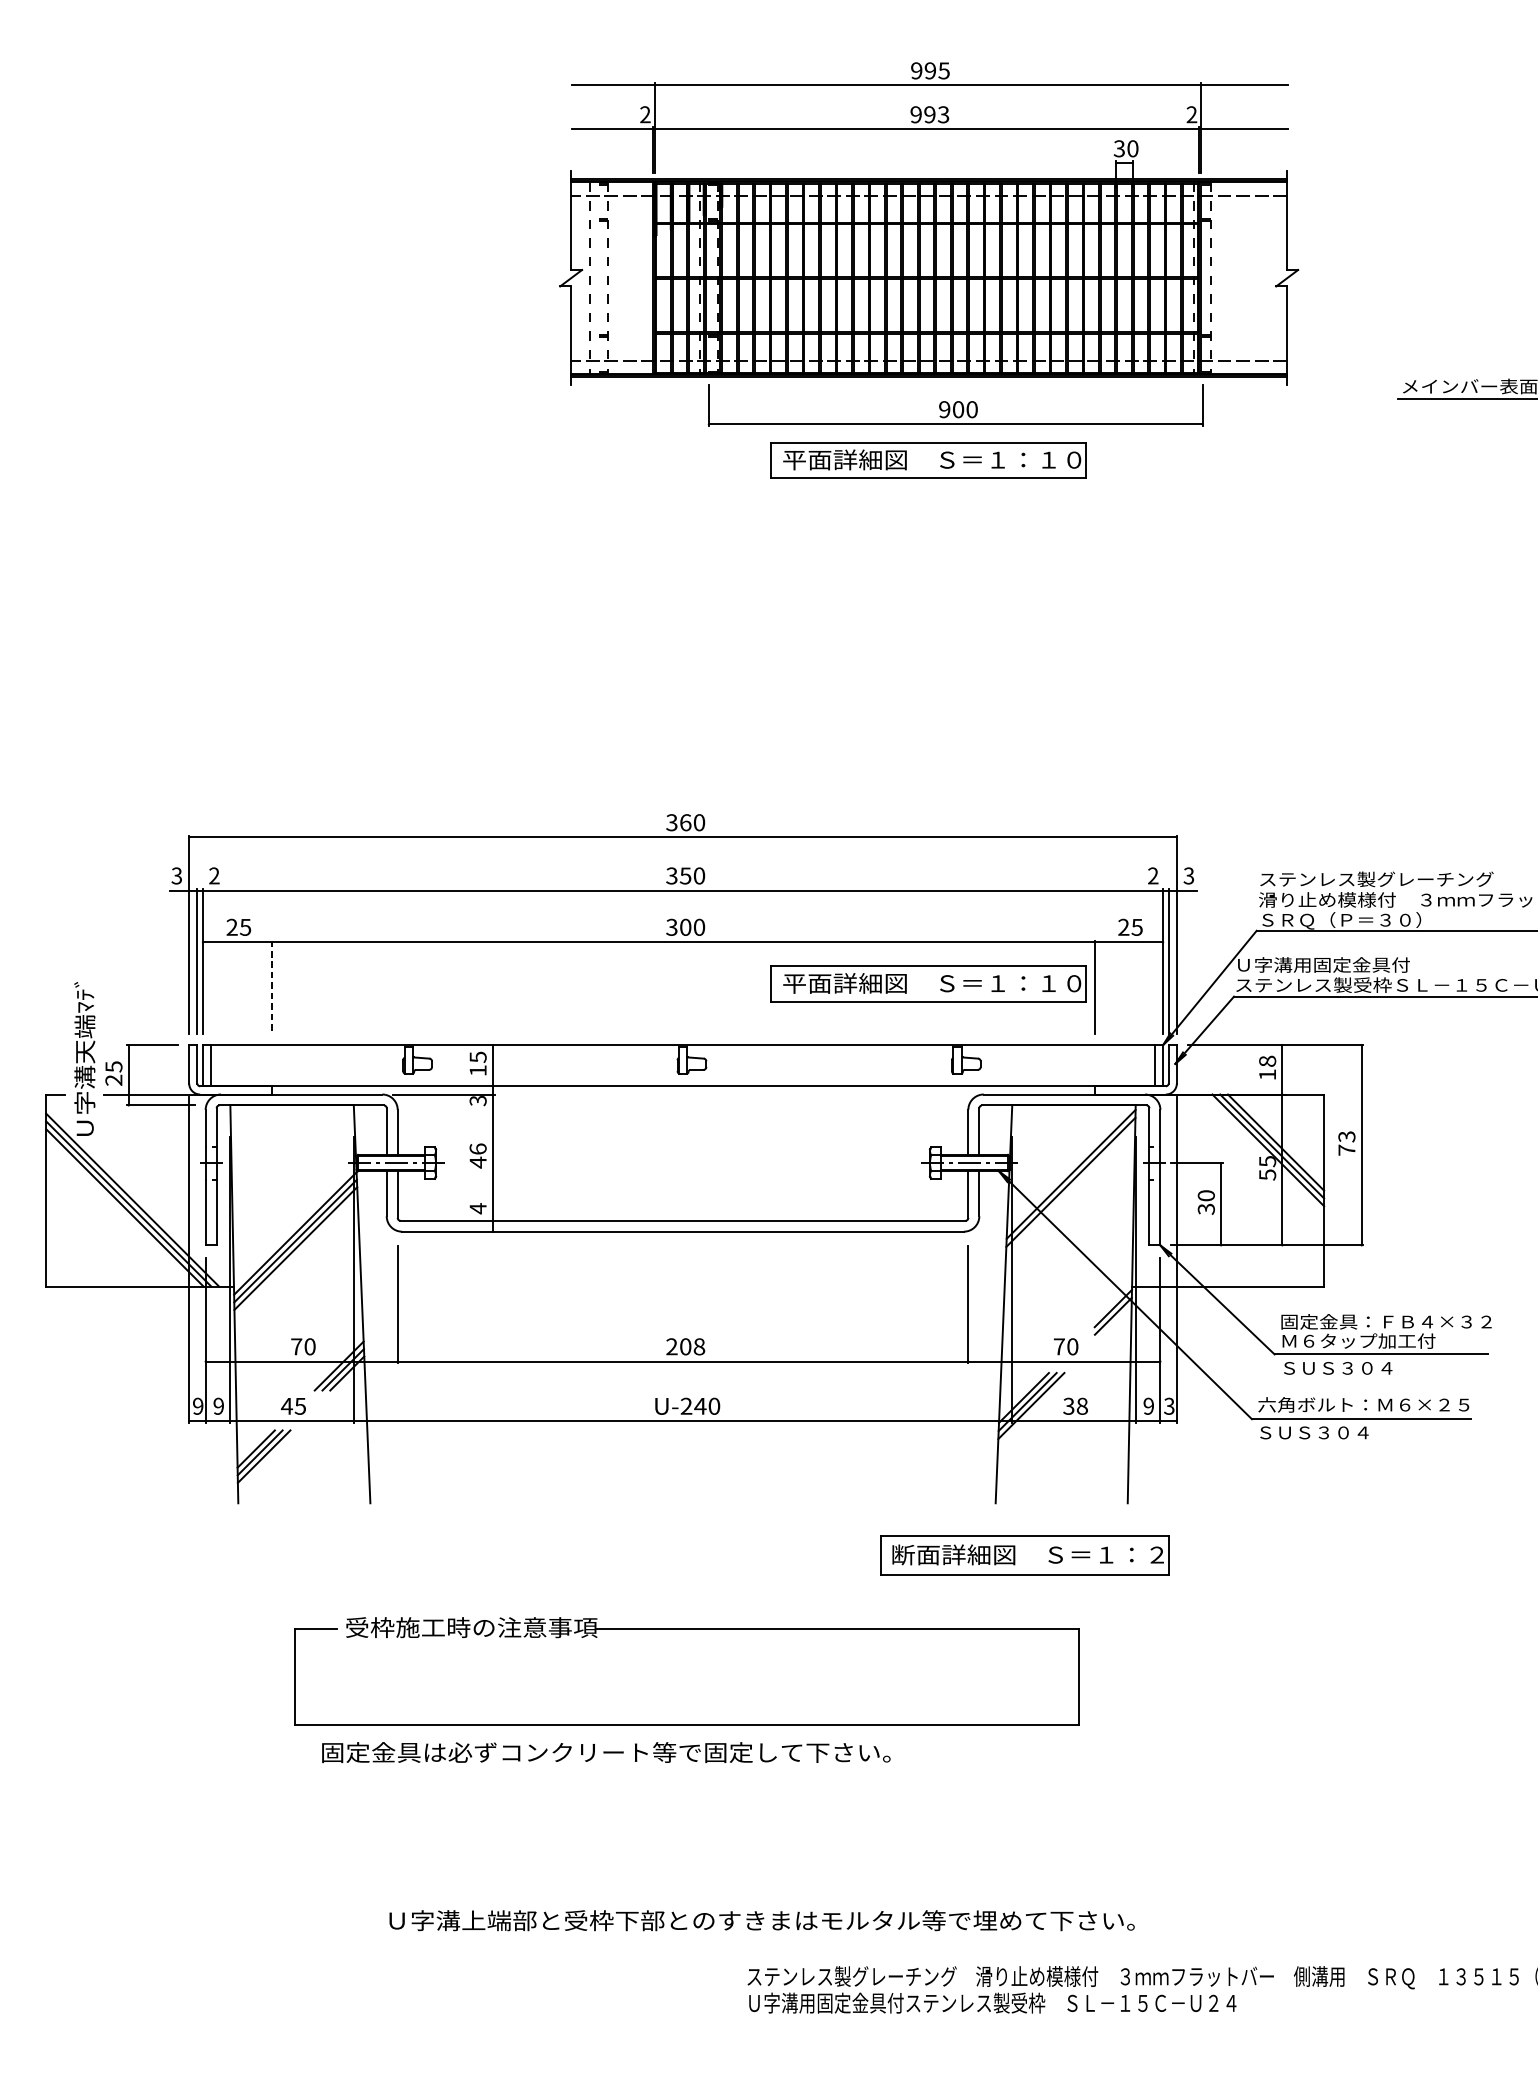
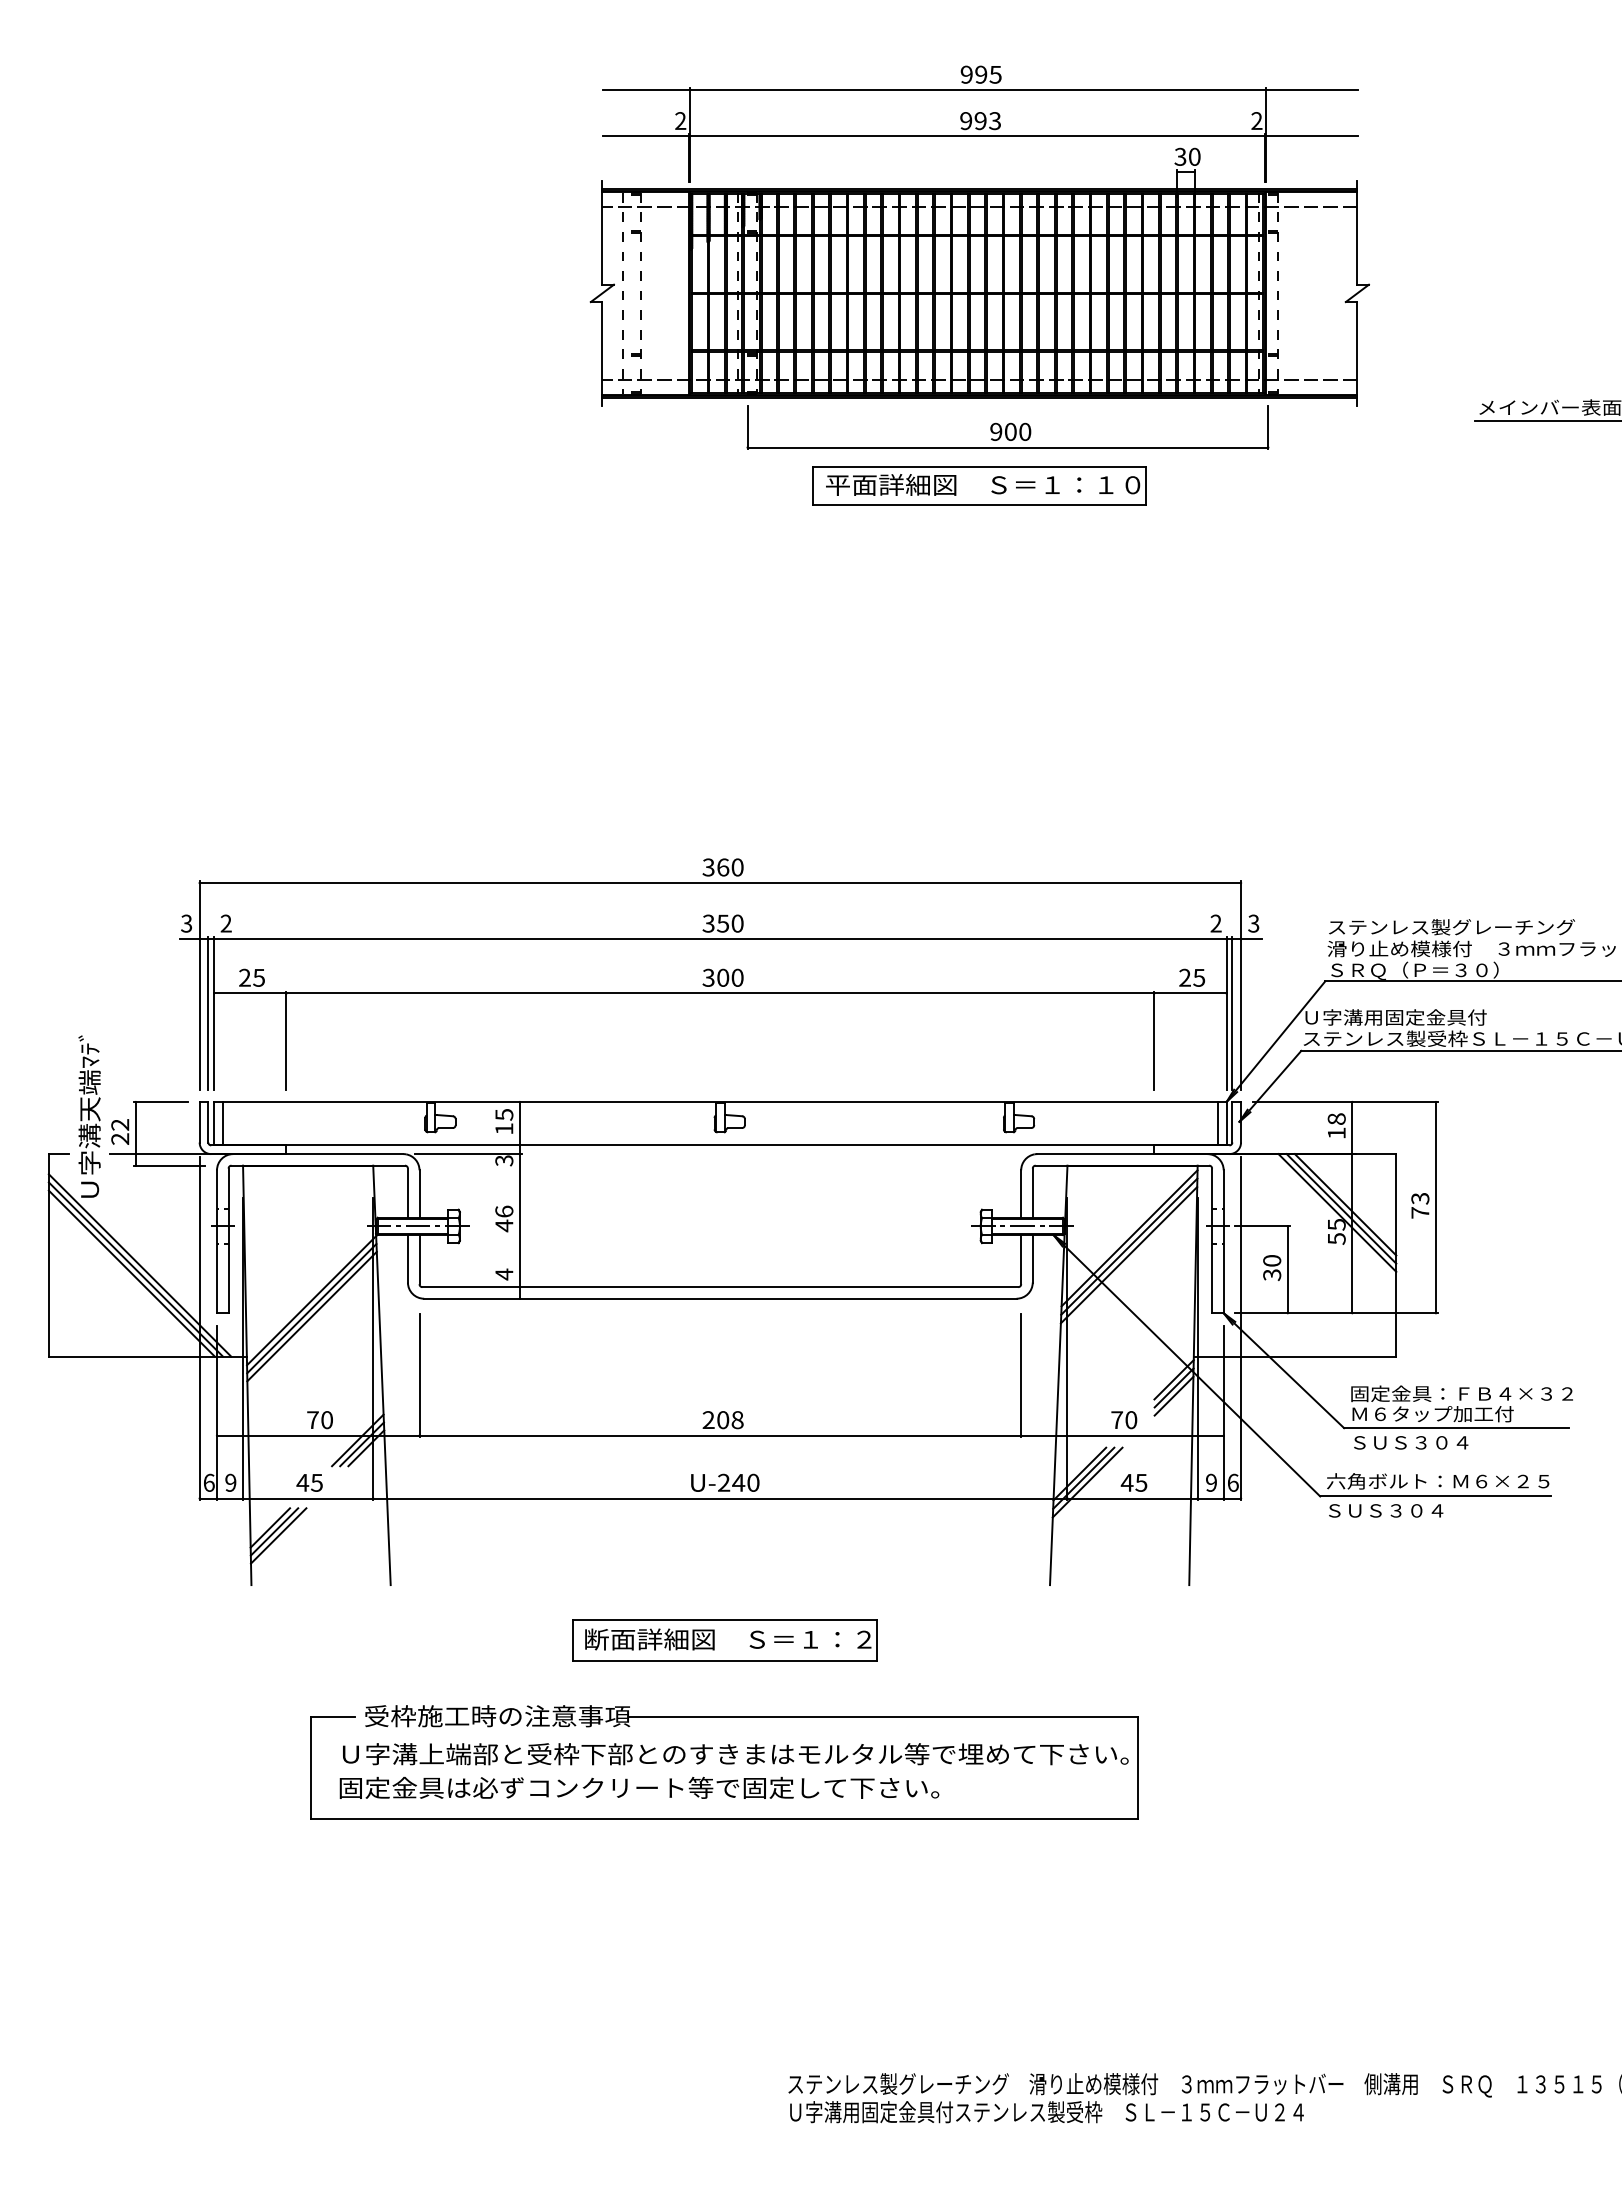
part: (928, 983) -> (979, 1037), removed
line: (271, 987) -> (286, 1041), dashed -> solid
text: (114, 1066) -> (120, 1124), 25 -> 22
line: (1070, 1190) -> (1128, 1255), added
line: (1112, 1323) -> (1173, 1395), added
text: (197, 1405) -> (208, 1482), 9 -> 6
text: (1074, 1405) -> (1133, 1482), 38 -> 45
text: (1168, 1405) -> (1232, 1482), 3 -> 6
part: (1024, 1555) -> (724, 1640), moved
text: (606, 1752) -> (639, 1787), moved
text: (761, 1920) -> (735, 1754), moved

